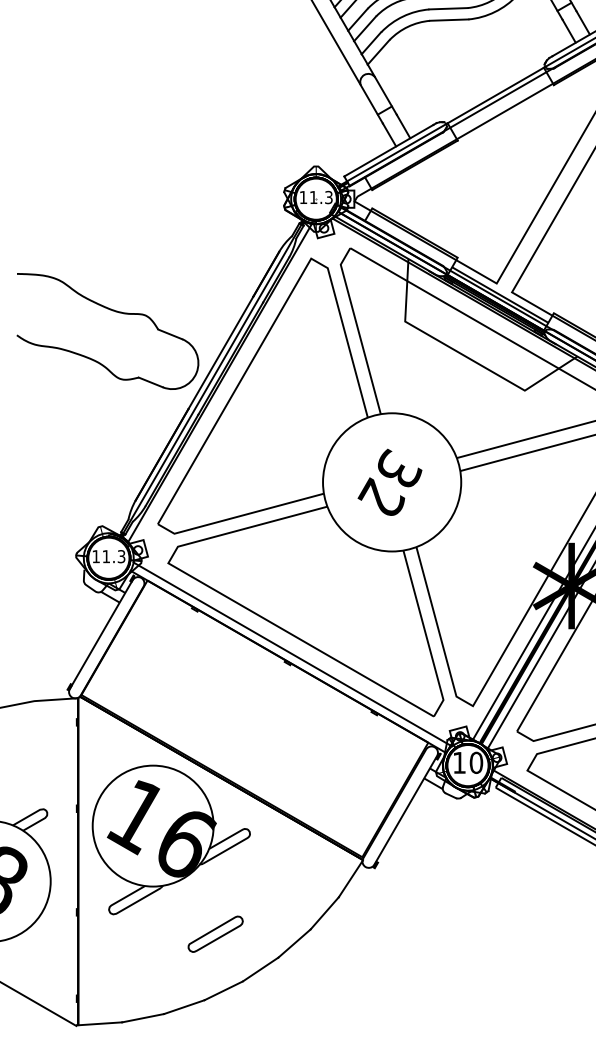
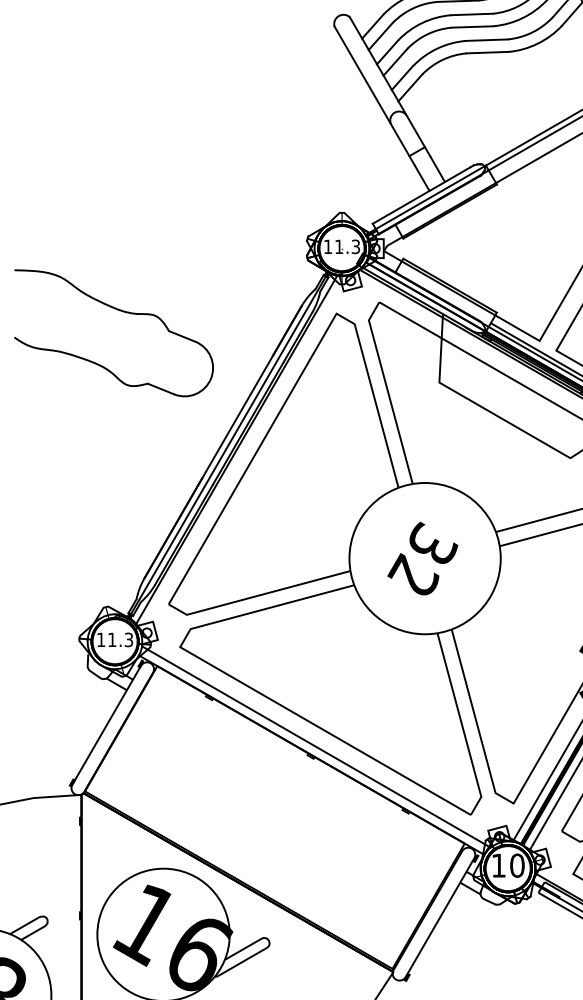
part: (112, 311) -> (119, 311), moved

